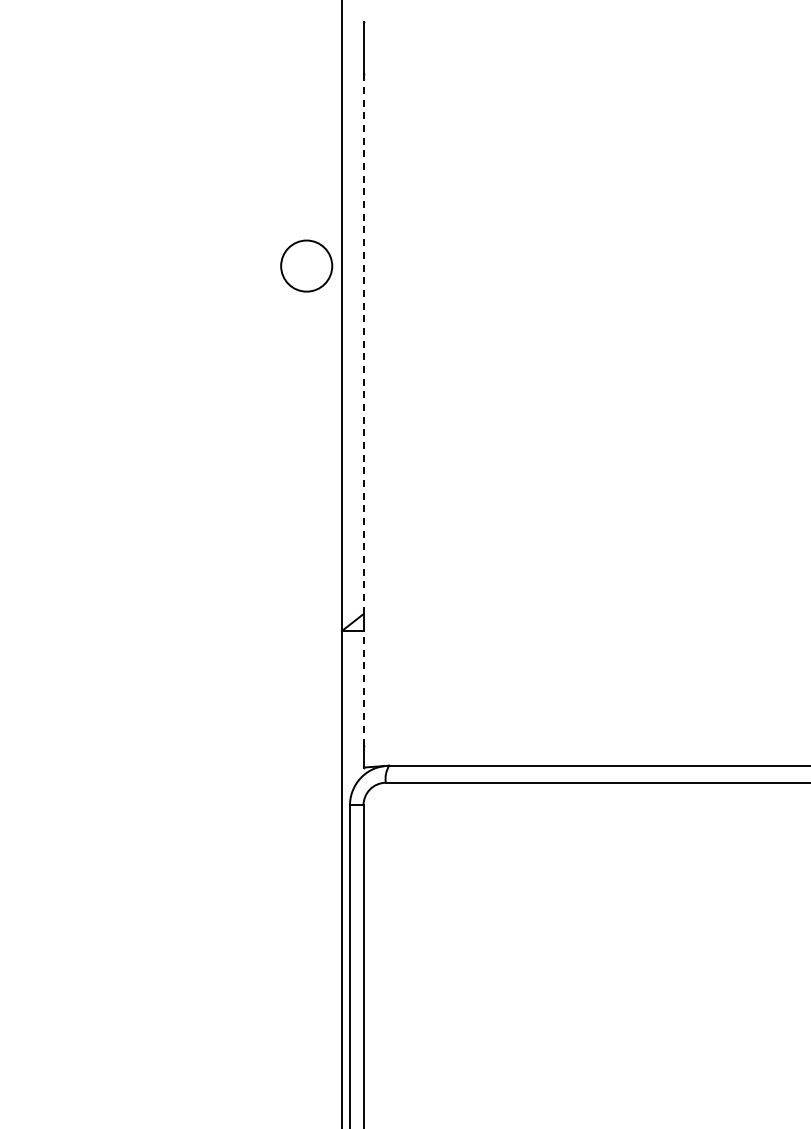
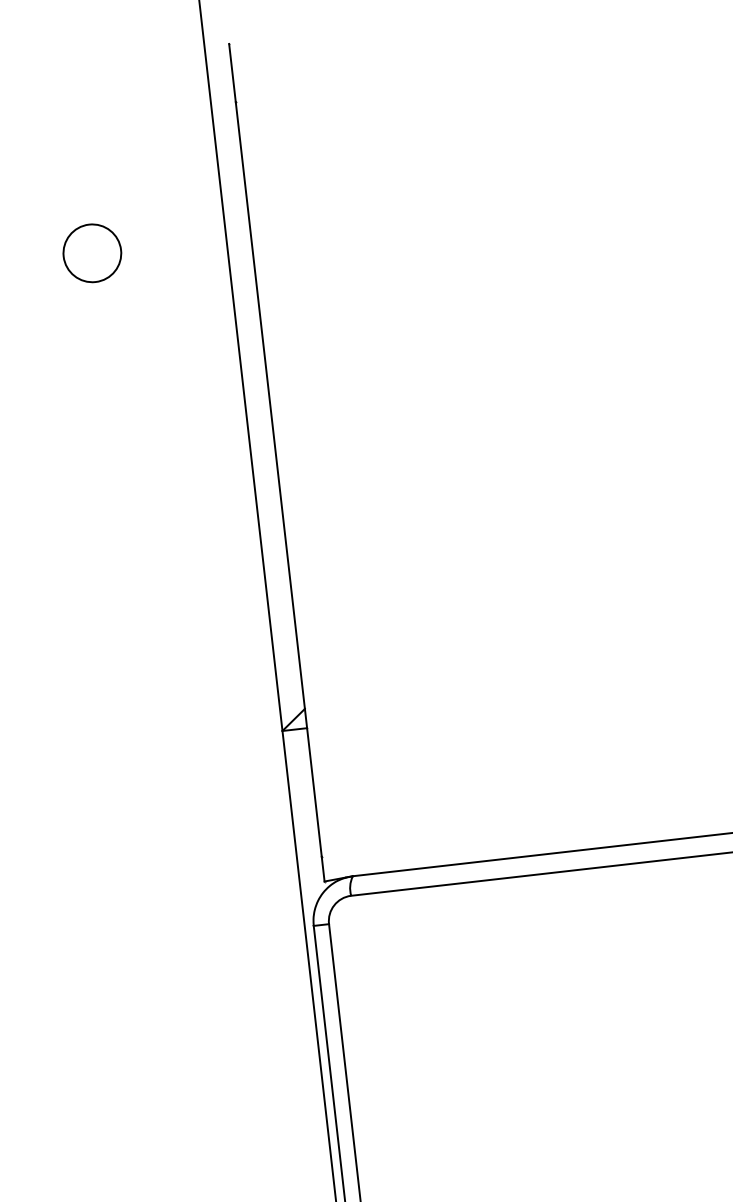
circle: (306, 265) -> (92, 252), moved
line: (363, 343) -> (269, 405), dashed -> solid
line: (363, 687) -> (313, 791), dashed -> solid

